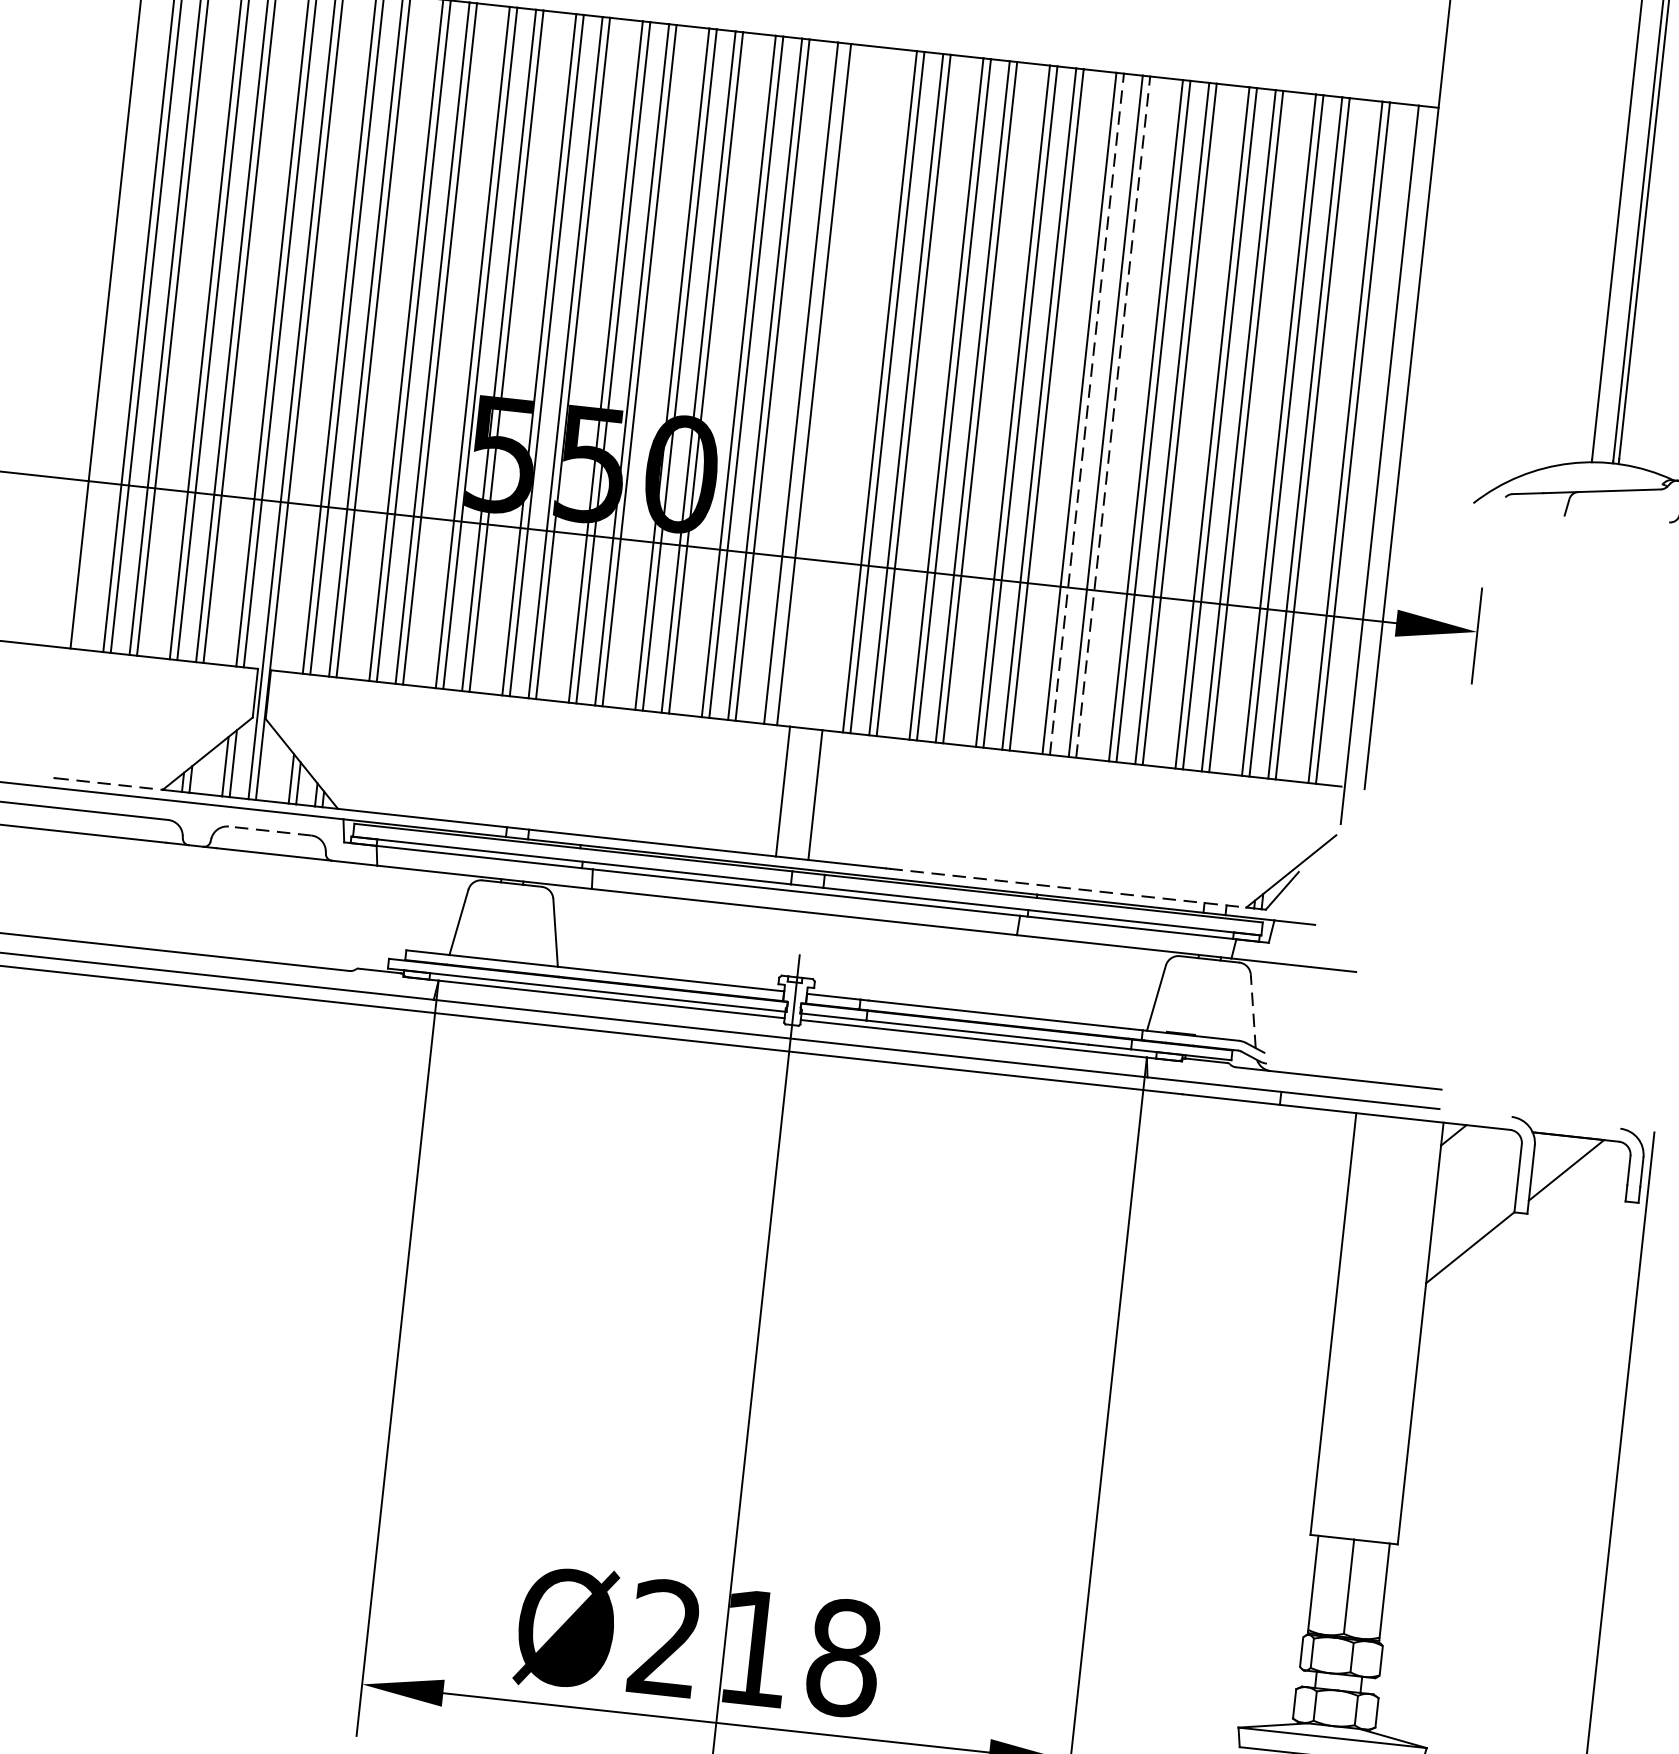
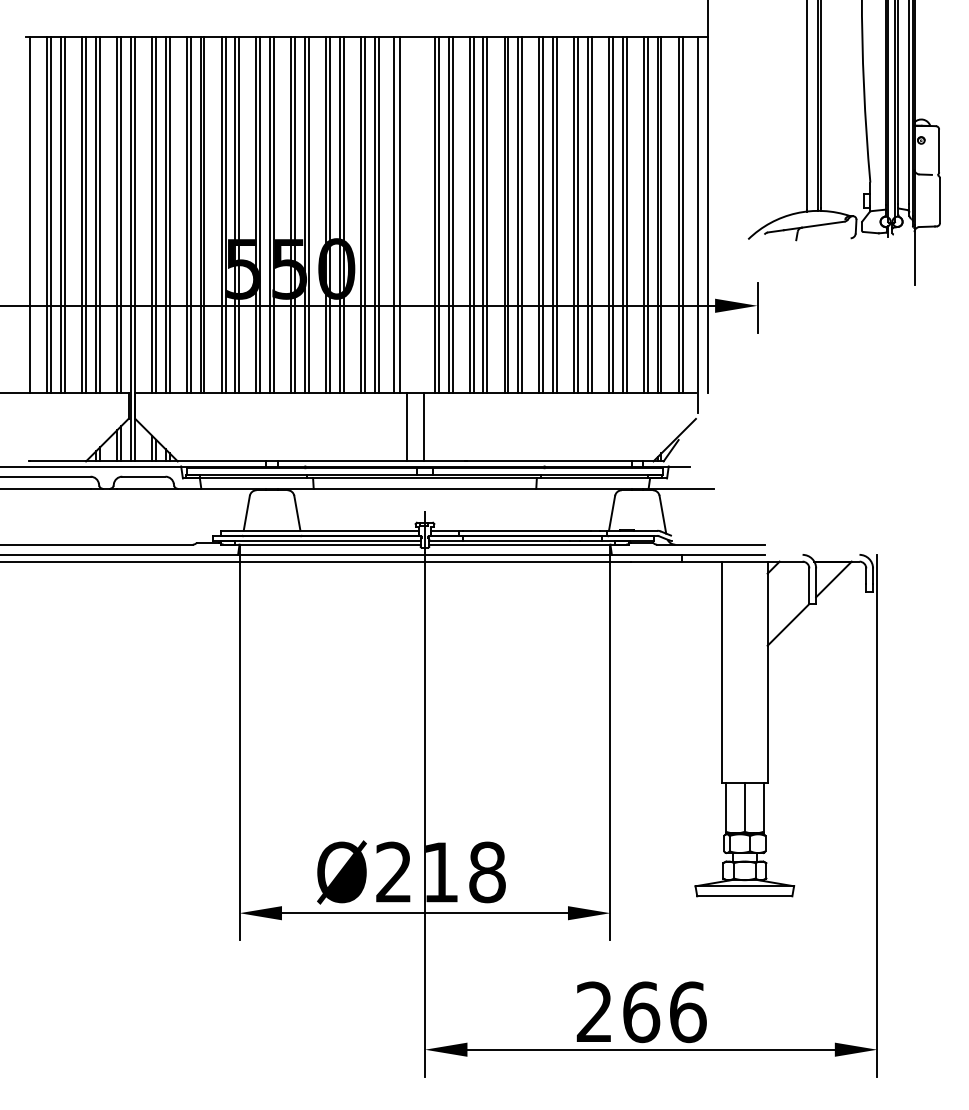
line: (1087, 413) -> (543, 214), dashed -> solid
line: (1114, 416) -> (557, 214), dashed -> solid
line: (110, 784) -> (58, 461), dashed -> solid
line: (269, 830) -> (143, 476), dashed -> solid
line: (1068, 888) -> (560, 461), dashed -> solid
line: (1252, 1010) -> (662, 514), dashed -> solid

